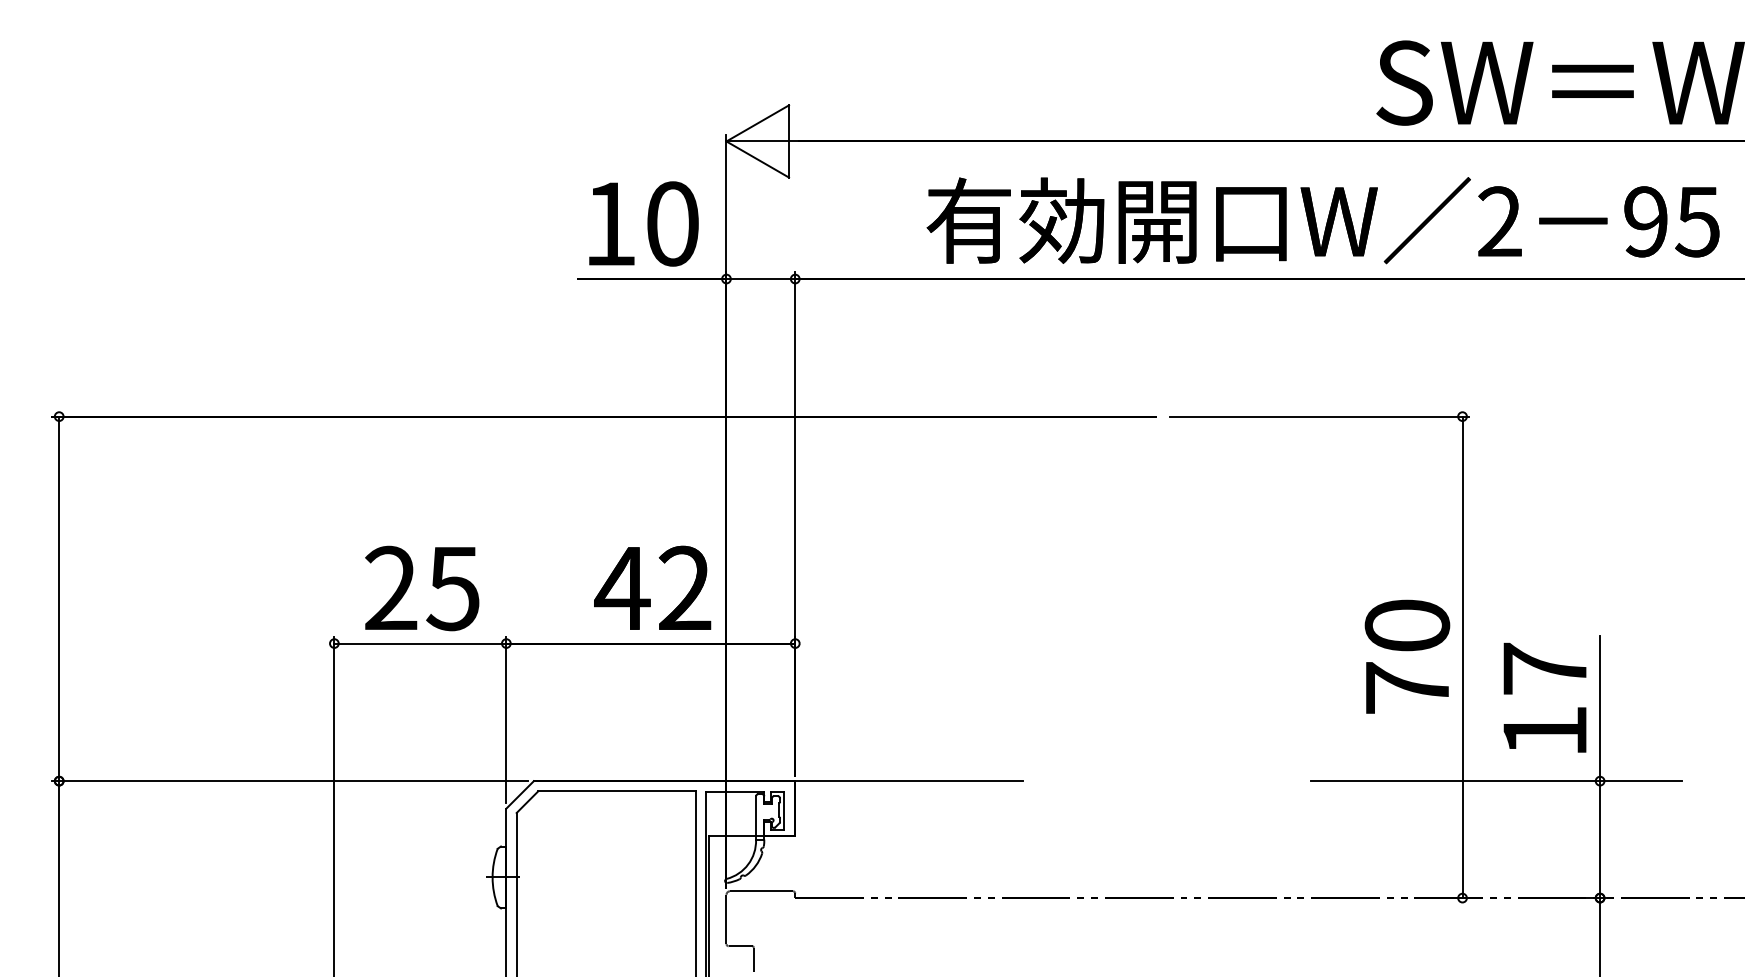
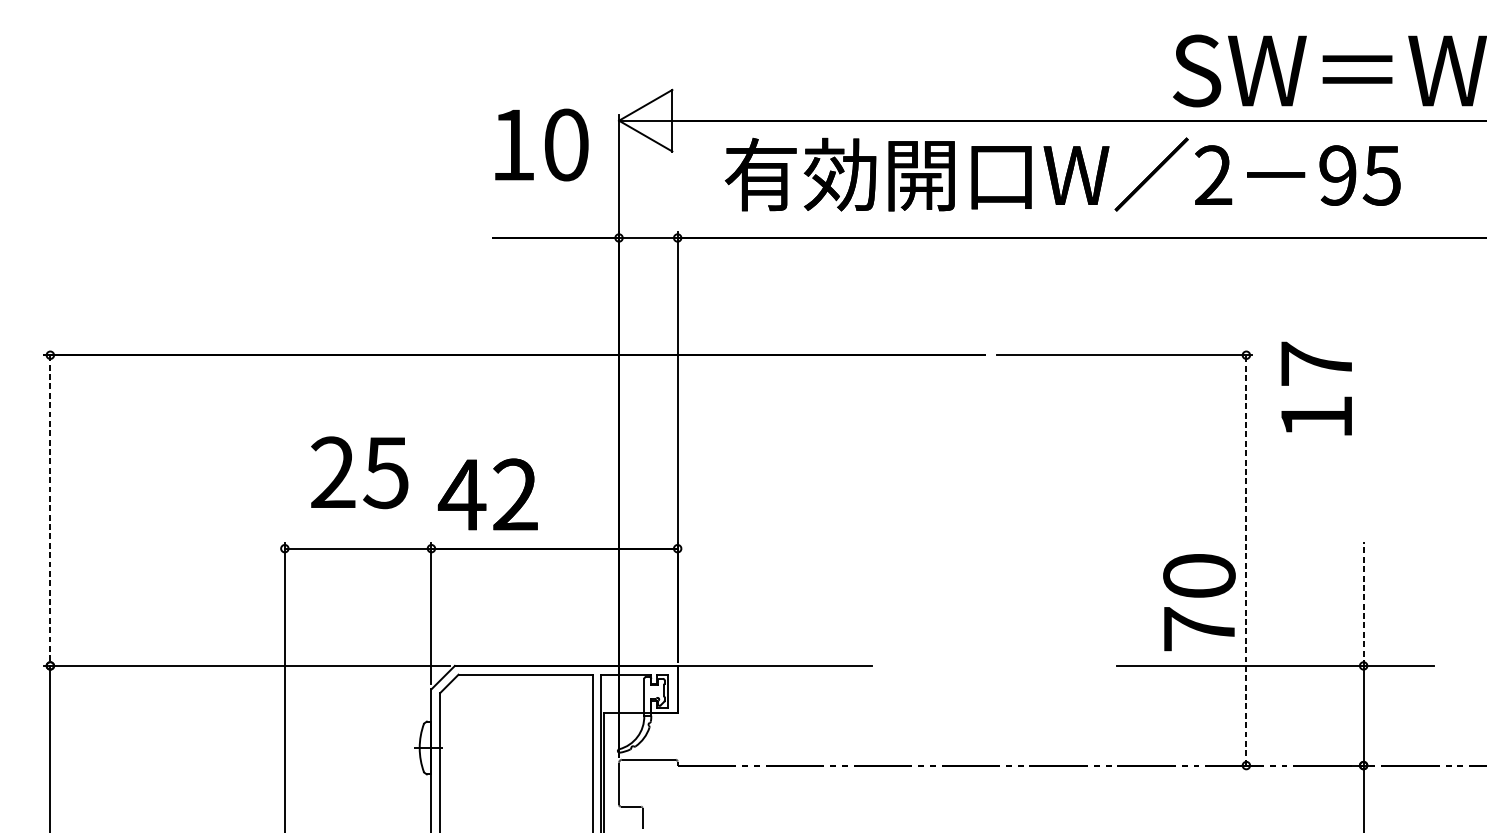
text: (1322, 220) -> (1062, 174), moved
text: (643, 223) -> (541, 144), moved
text: (652, 587) -> (487, 494), moved
text: (422, 588) -> (359, 472), moved
line: (59, 599) -> (50, 511), solid -> dashed
text: (1407, 656) -> (1199, 602), moved
line: (1462, 657) -> (1246, 560), solid -> dashed
text: (1544, 697) -> (1316, 388), moved
line: (1600, 708) -> (1363, 604), solid -> dashed

